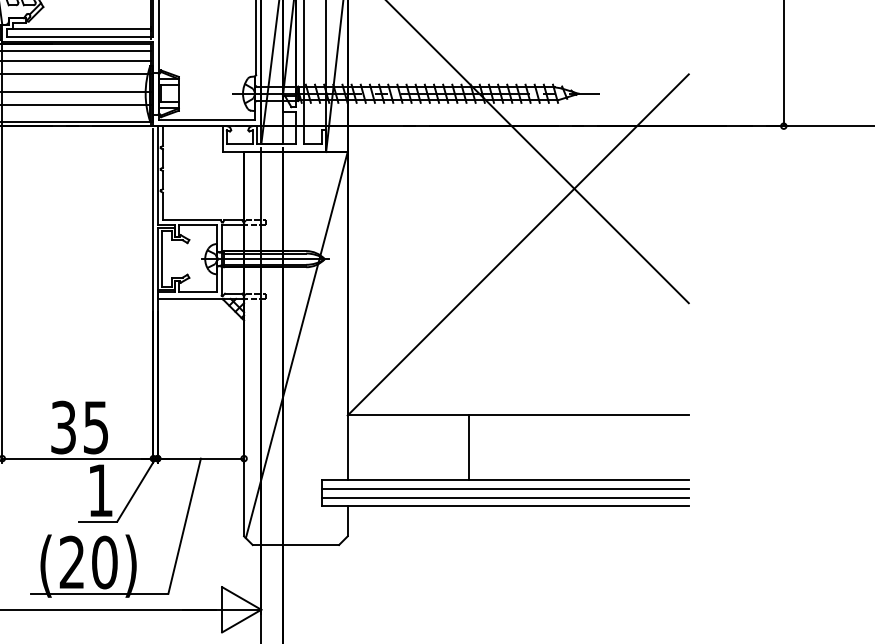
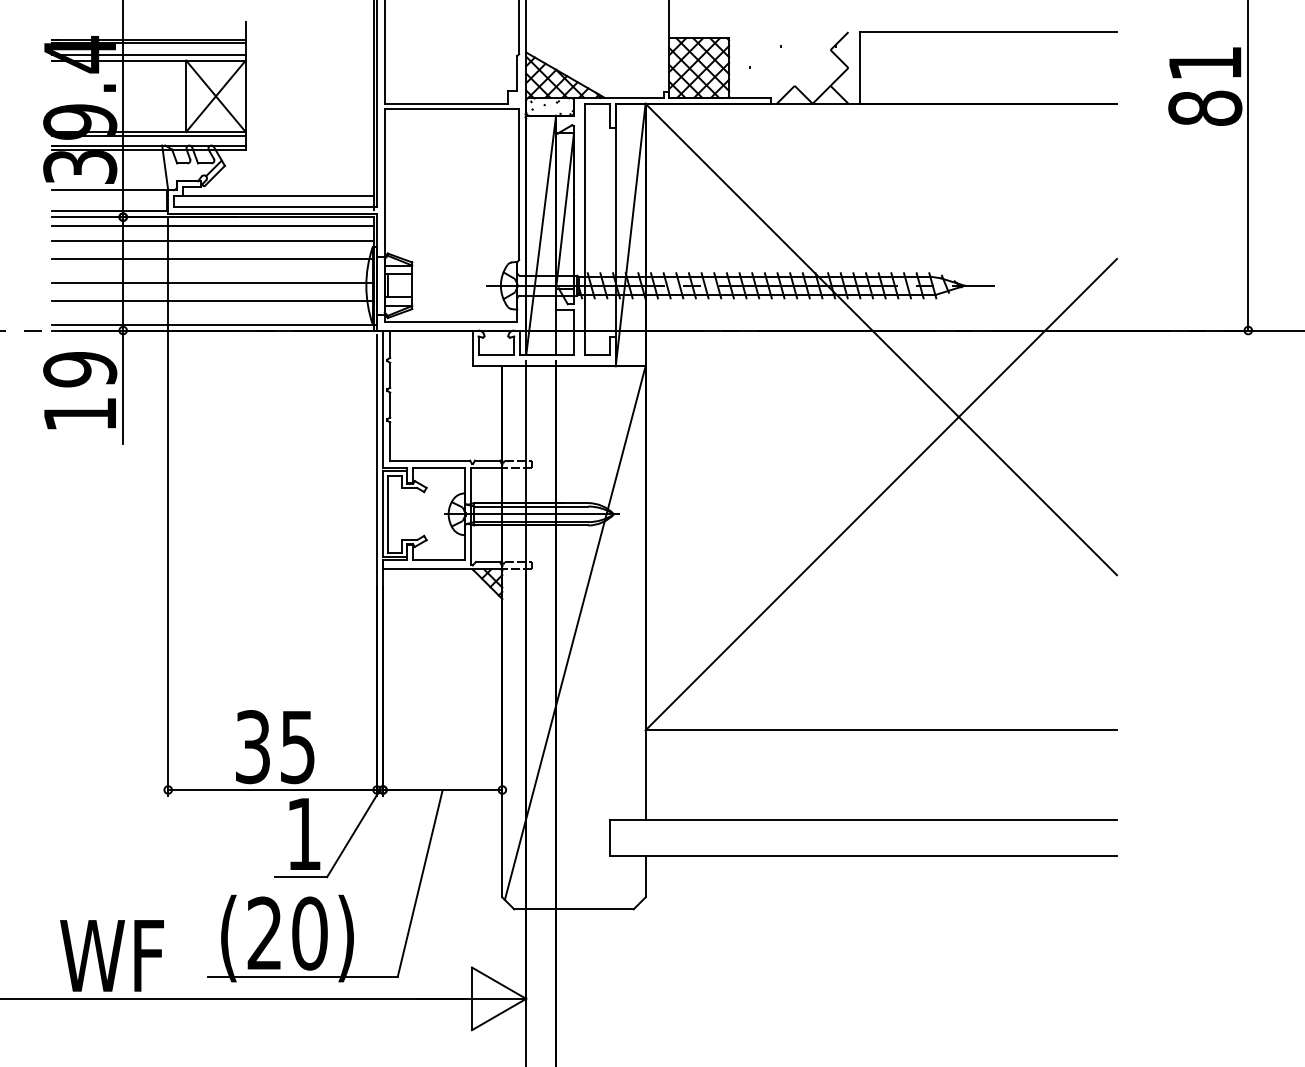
line: (468, 447) -> (812, 774), removed
line: (505, 488) -> (863, 831), removed
line: (505, 497) -> (863, 843), removed

